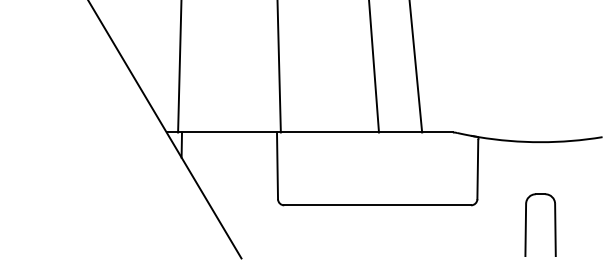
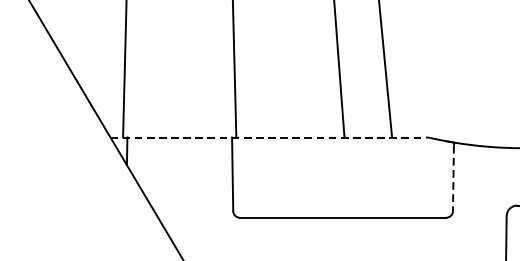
line: (310, 132) -> (269, 137), solid -> dashed
line: (477, 169) -> (453, 178), solid -> dashed

